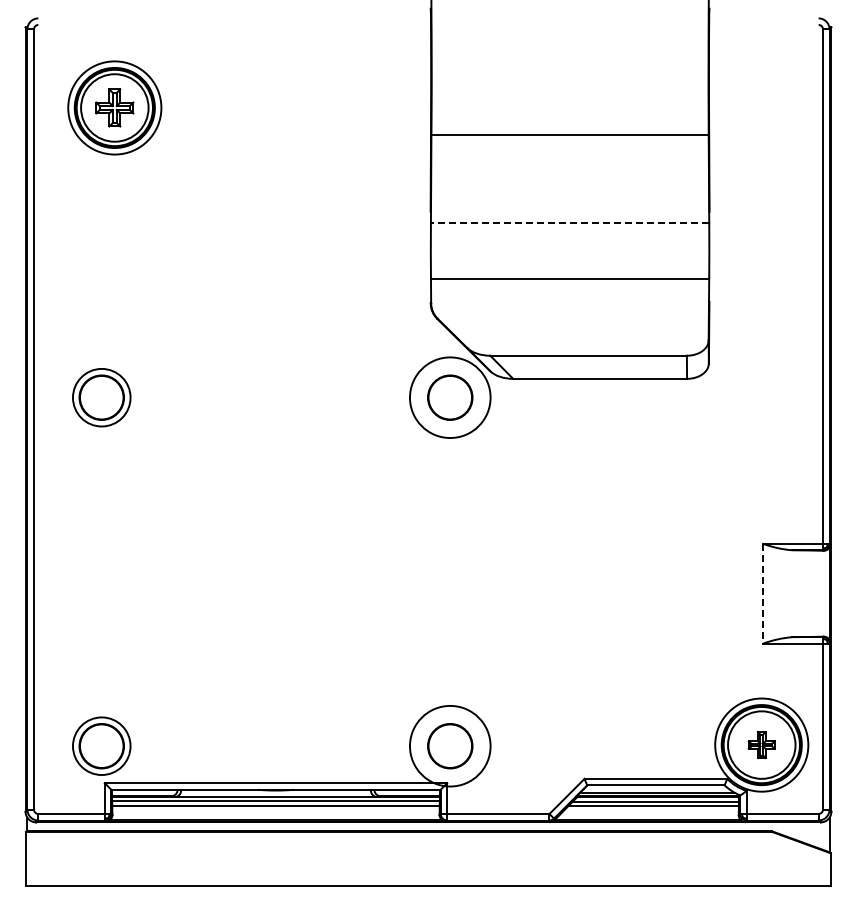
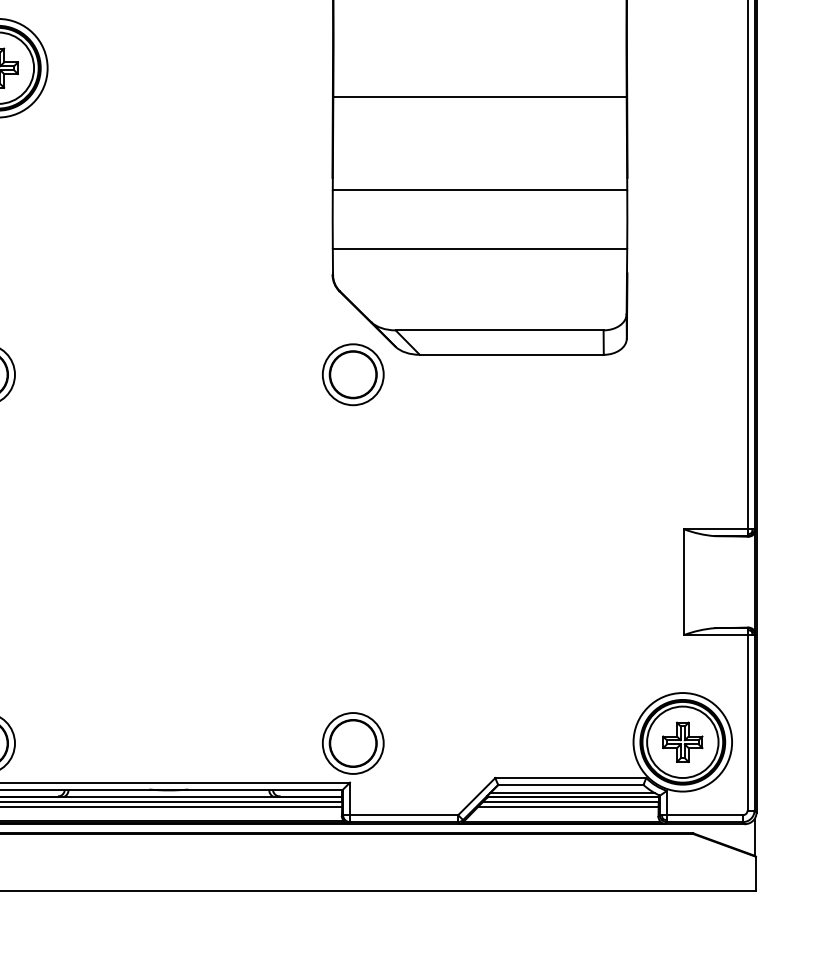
line: (569, 223) -> (479, 190), dashed -> solid
circle: (450, 397) -> (353, 374), size x0.71
line: (762, 593) -> (683, 581), dashed -> solid
part: (761, 744) -> (682, 741), size x1.43
circle: (450, 746) -> (353, 743), size x0.71

